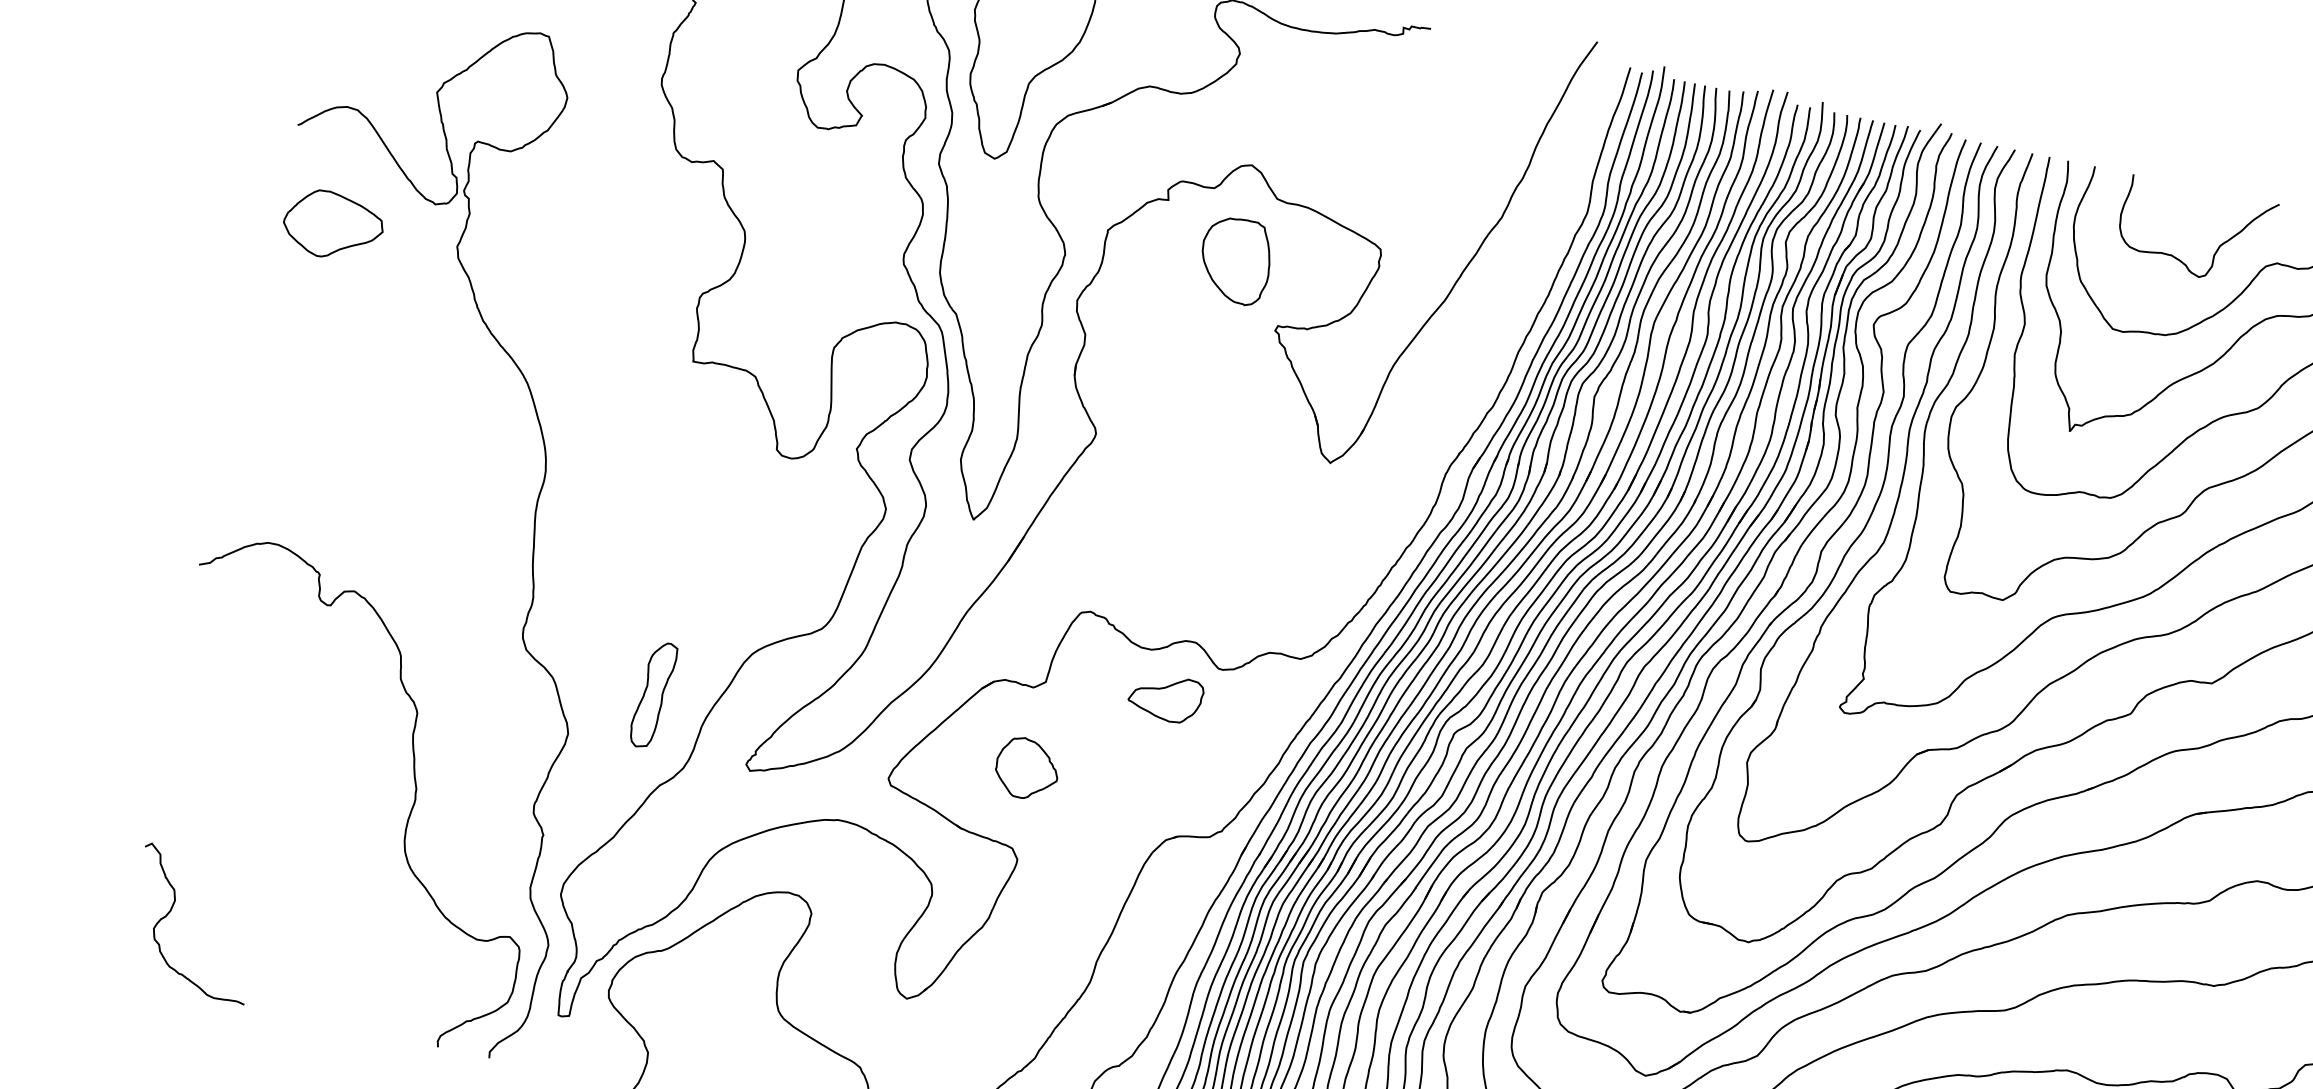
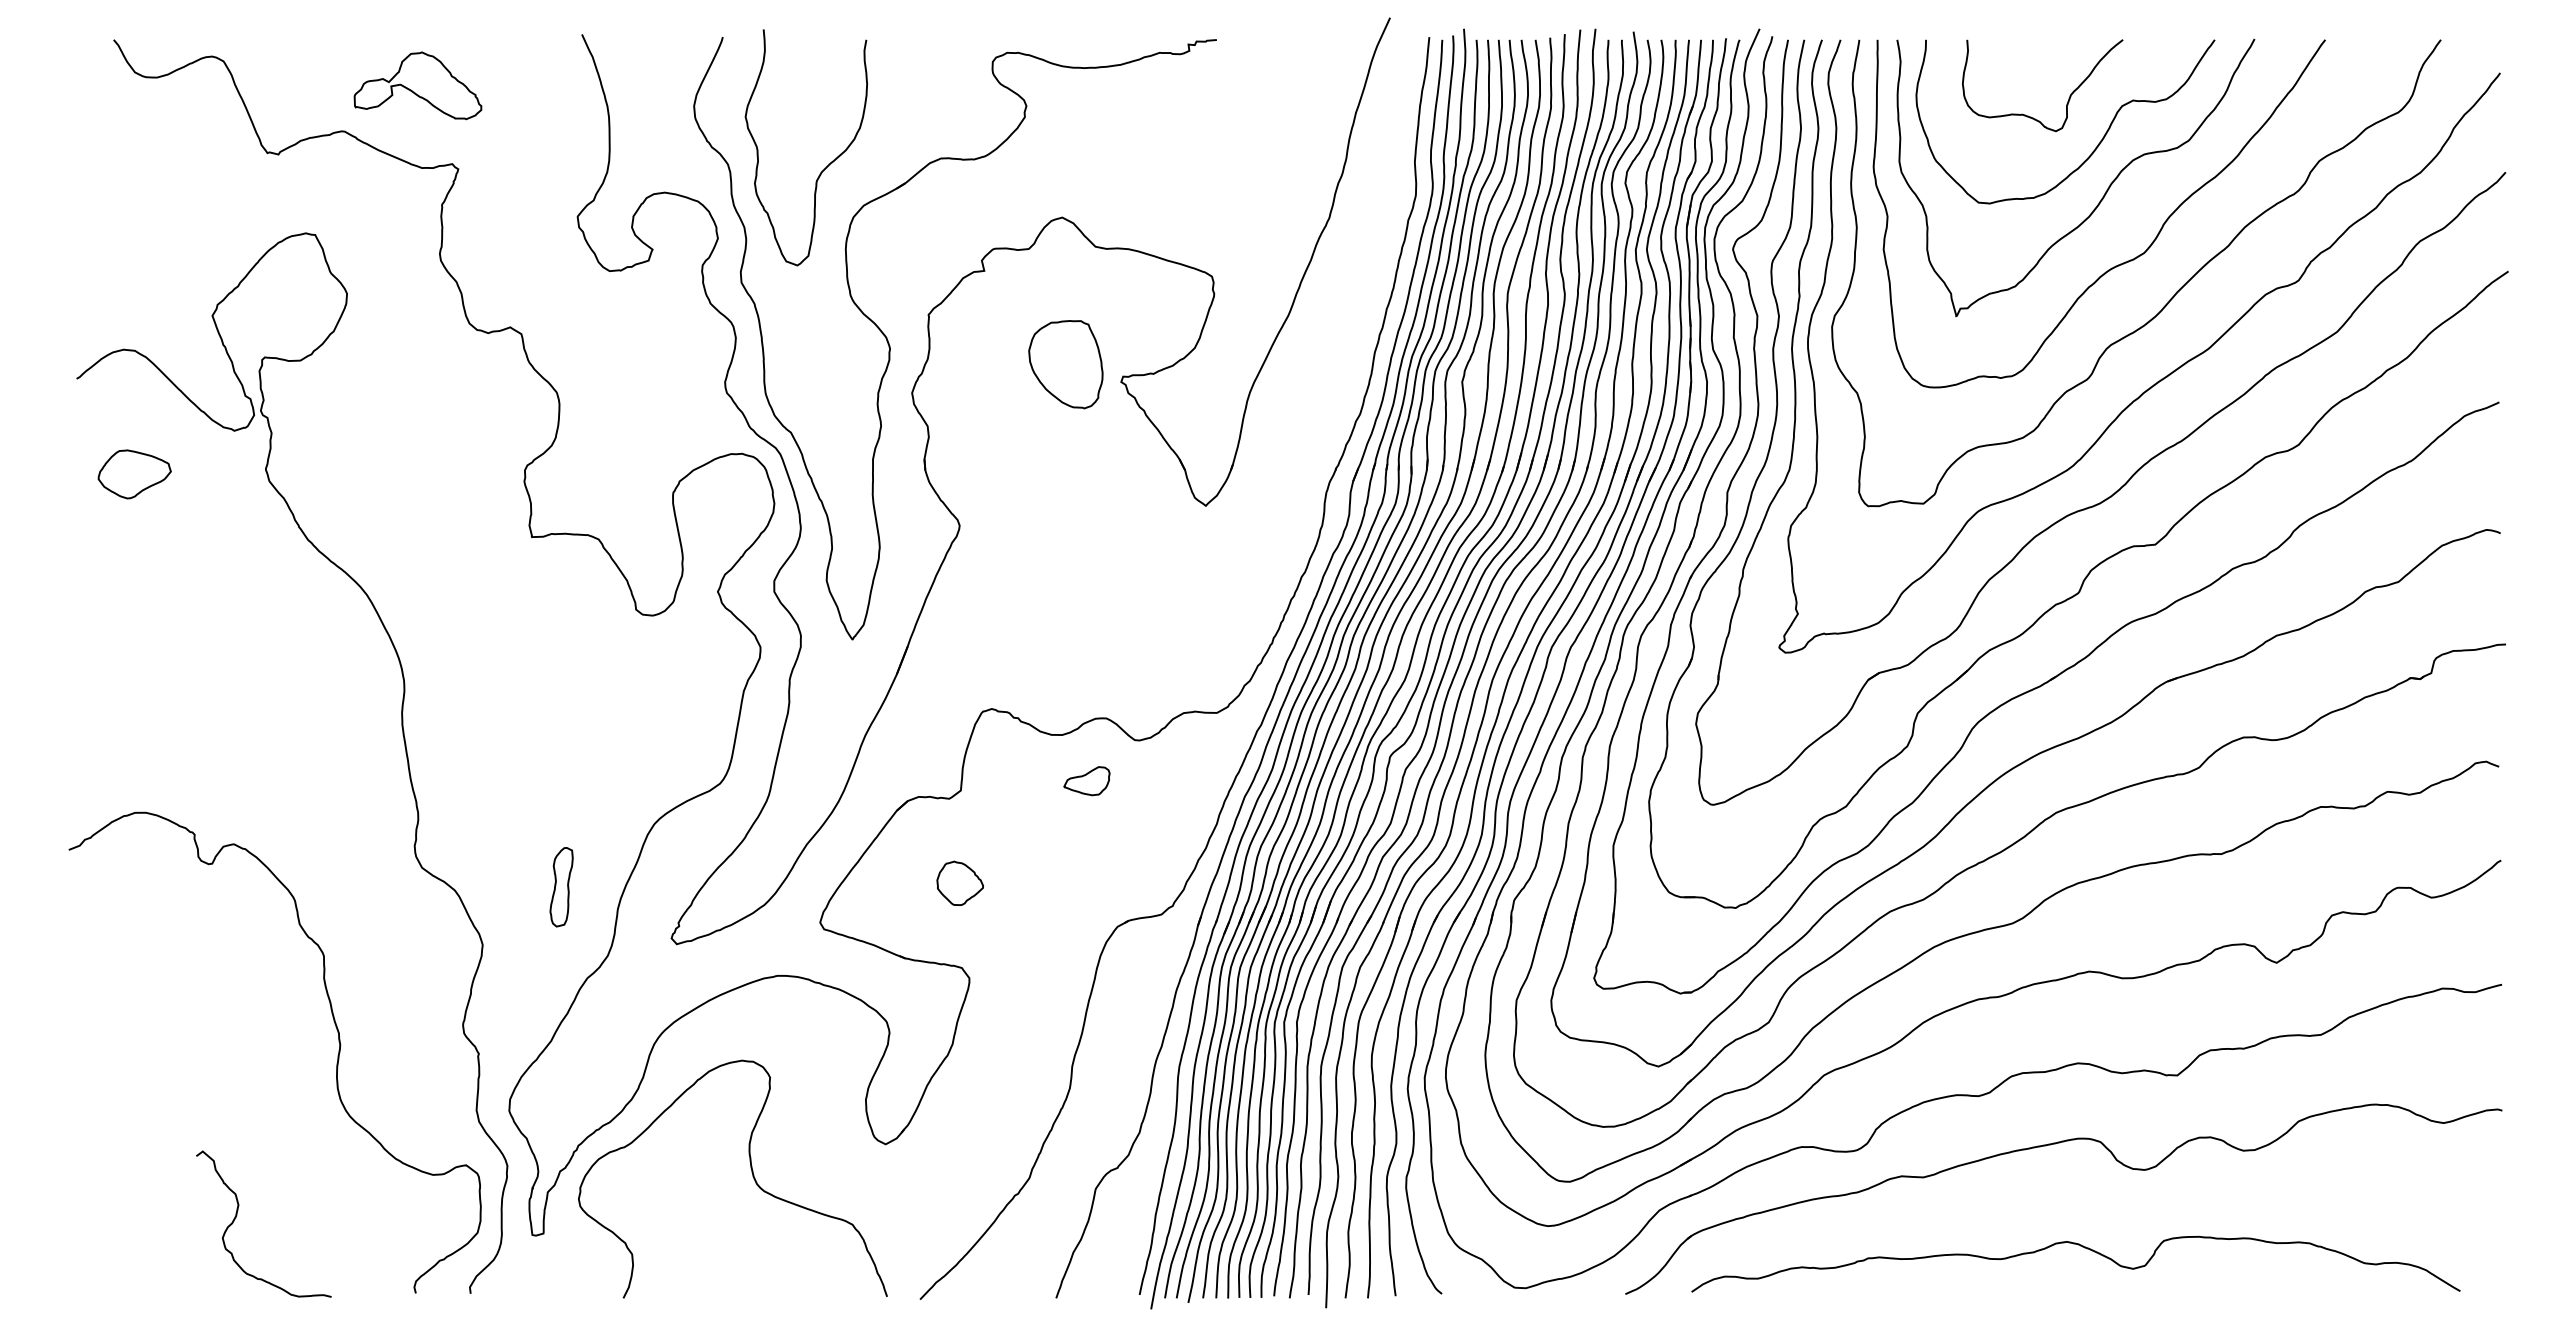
part: (333, 225) -> (134, 474), size x0.7
part: (1235, 260) -> (1065, 364), moved
part: (653, 695) -> (561, 887), size x0.7
part: (1165, 697) -> (1086, 780), size x0.6
part: (1026, 768) -> (959, 883), size x0.7
curve: (172, 910) -> (237, 1215), moved

